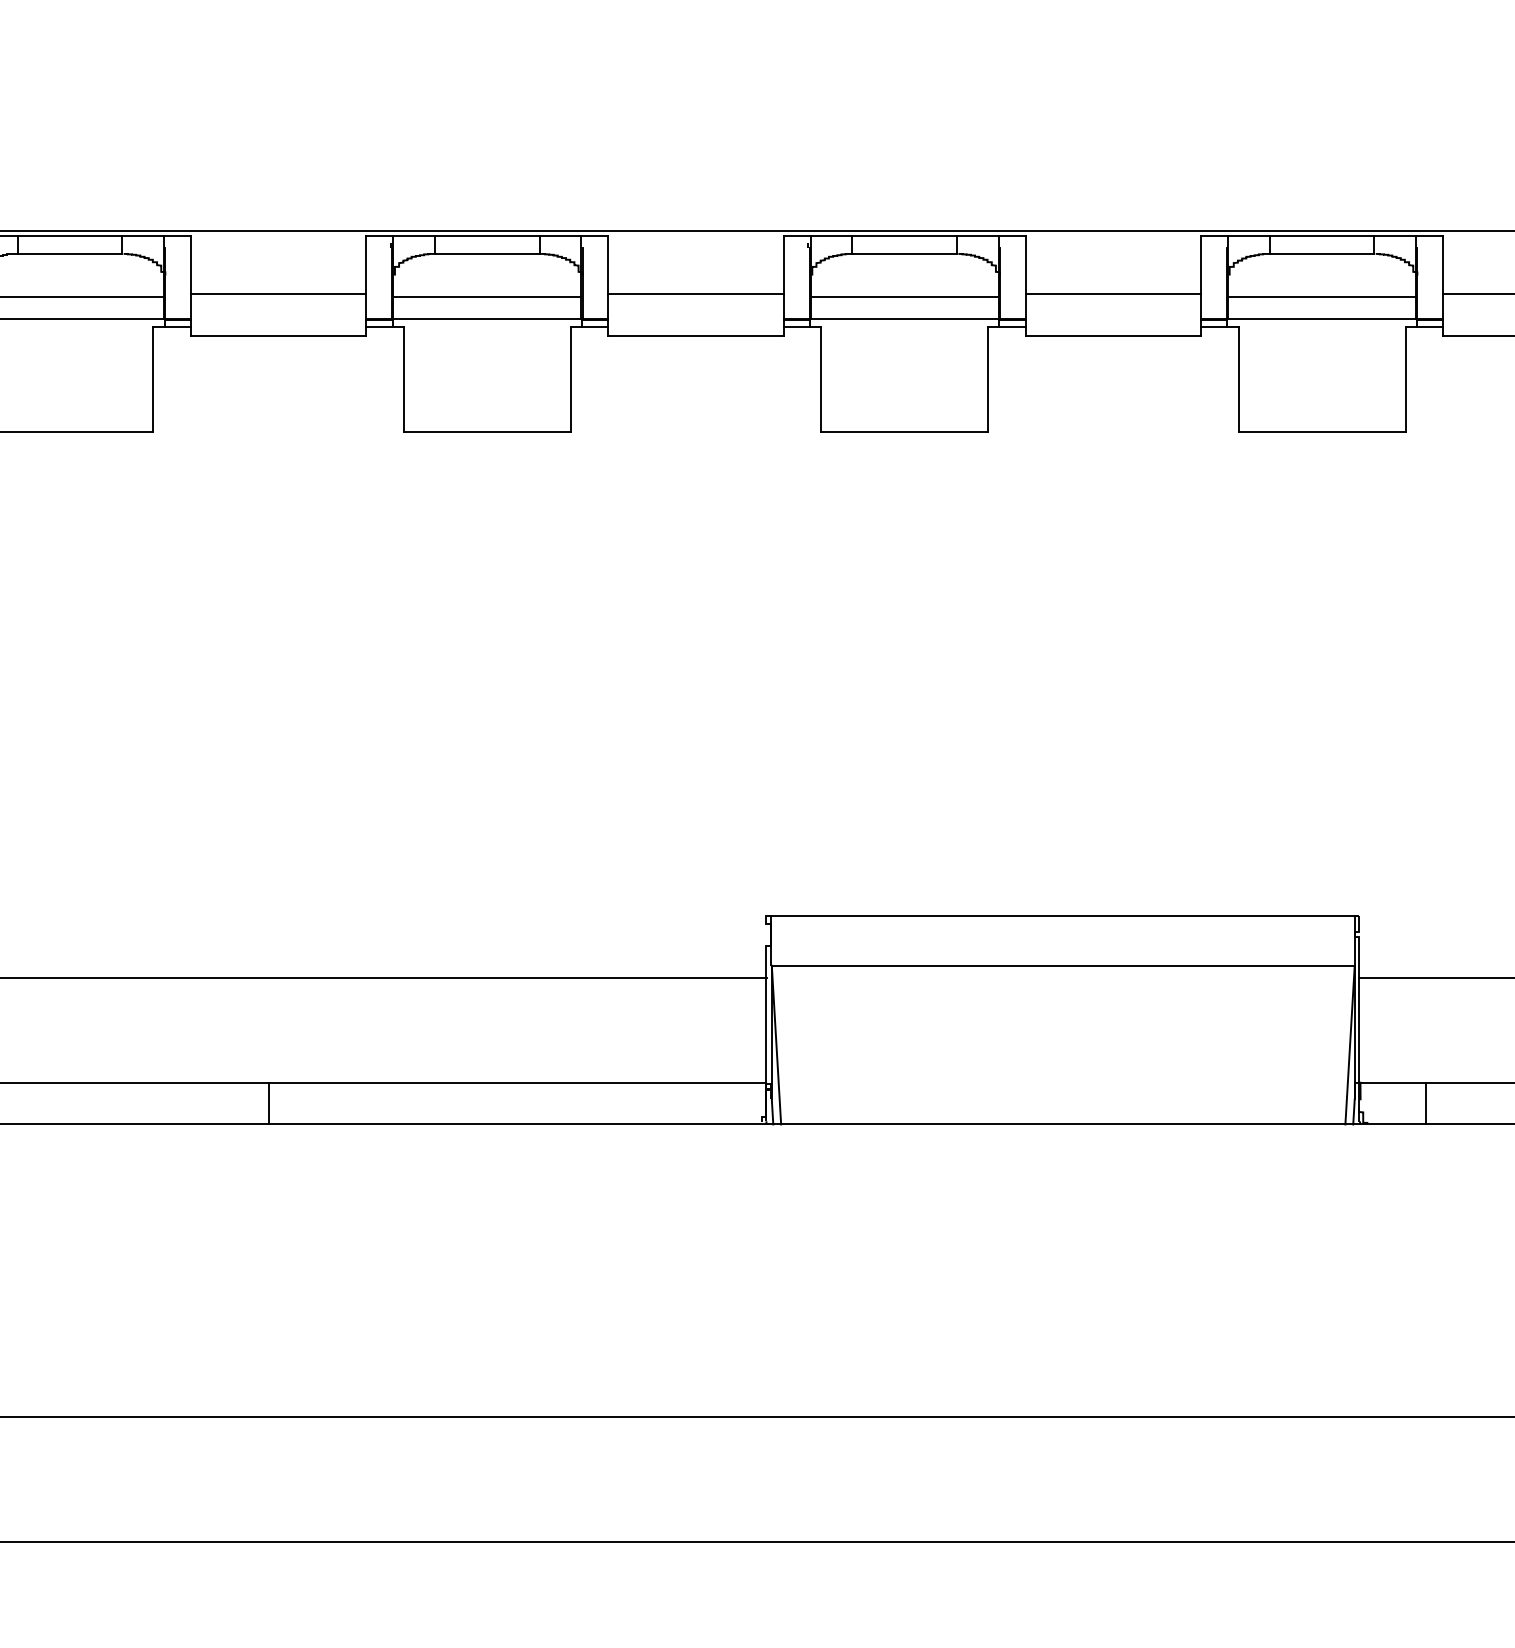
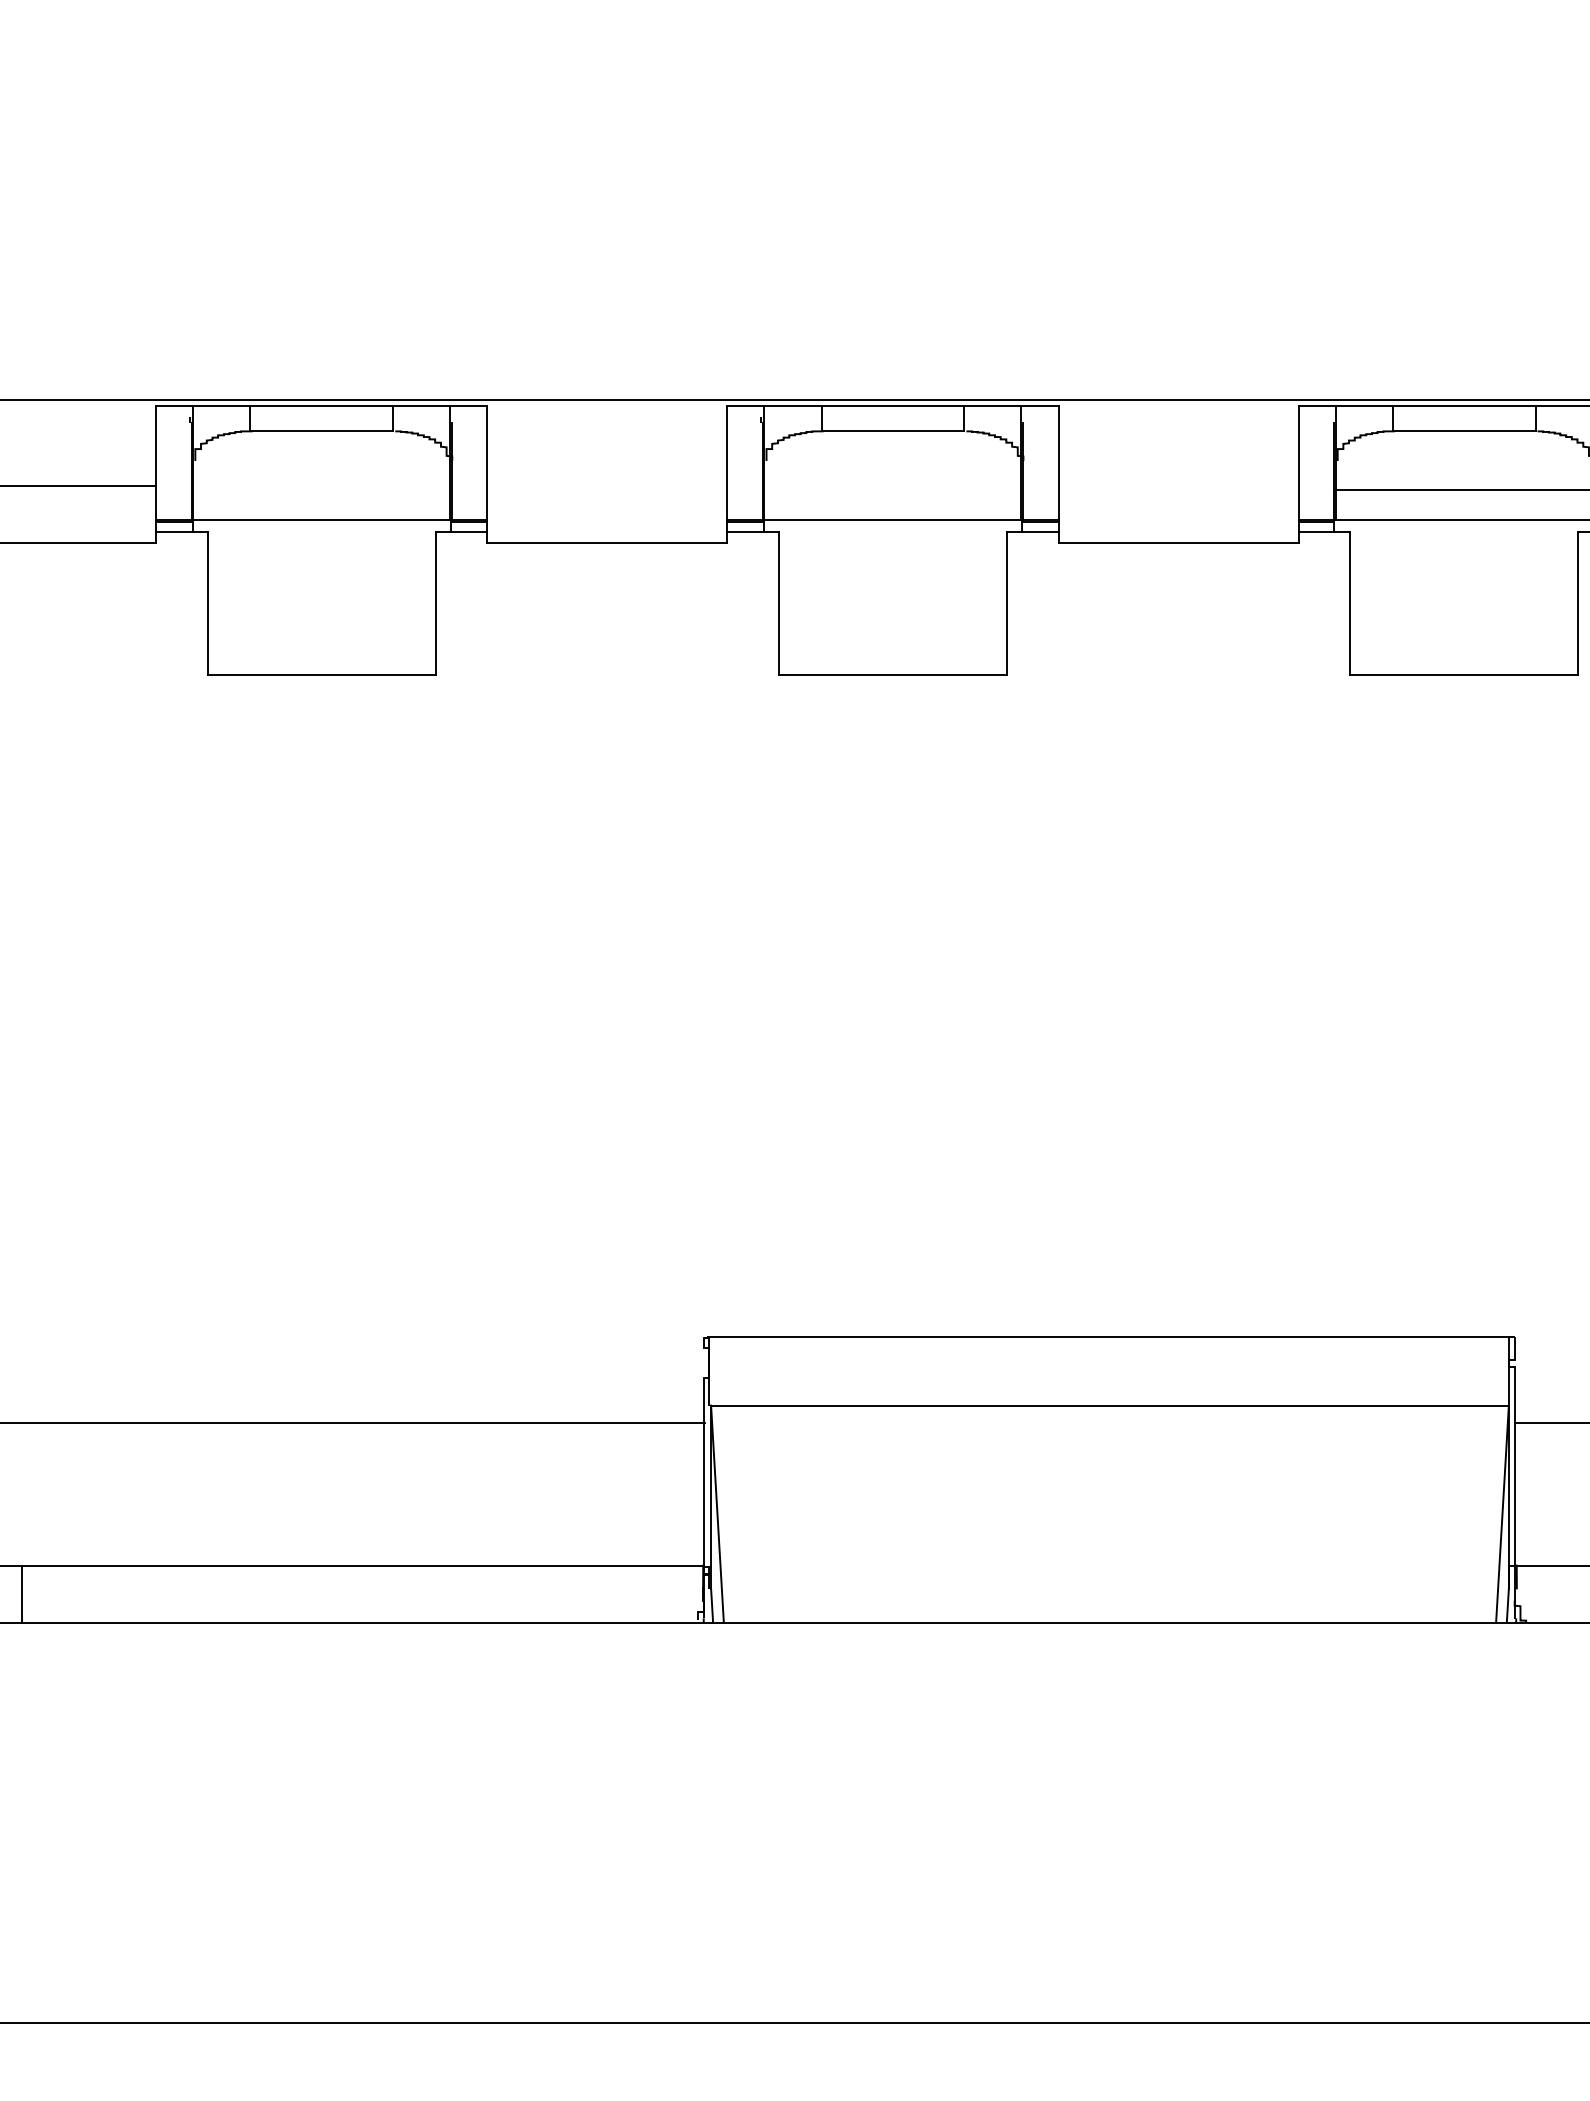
line: (695, 293) -> (606, 485), removed
line: (1113, 293) -> (1178, 485), removed
line: (487, 297) -> (321, 490), removed
line: (904, 297) -> (892, 490), removed

